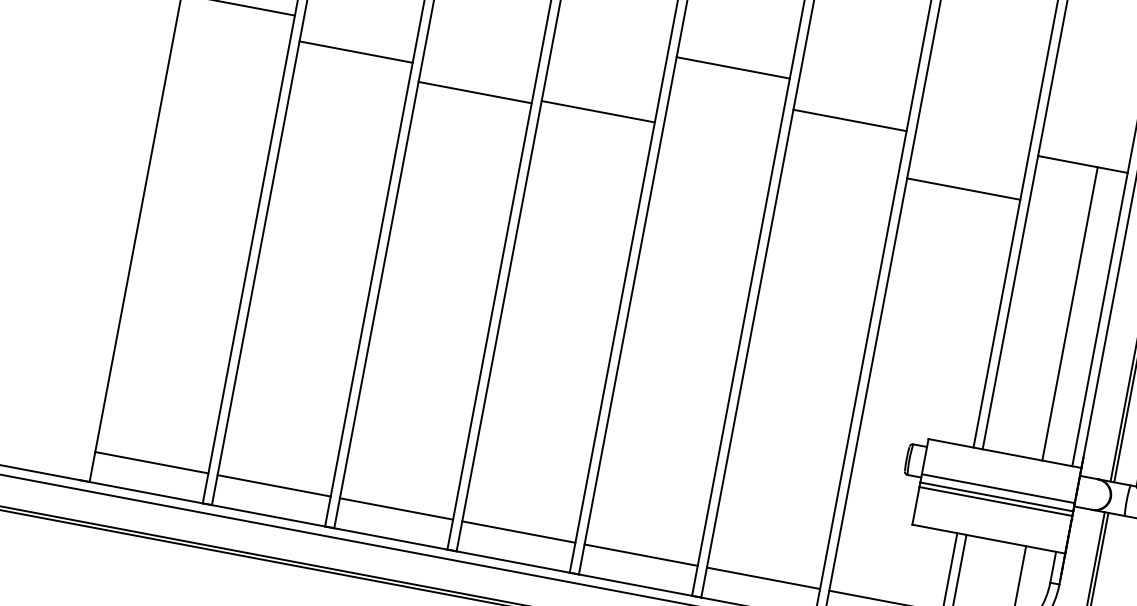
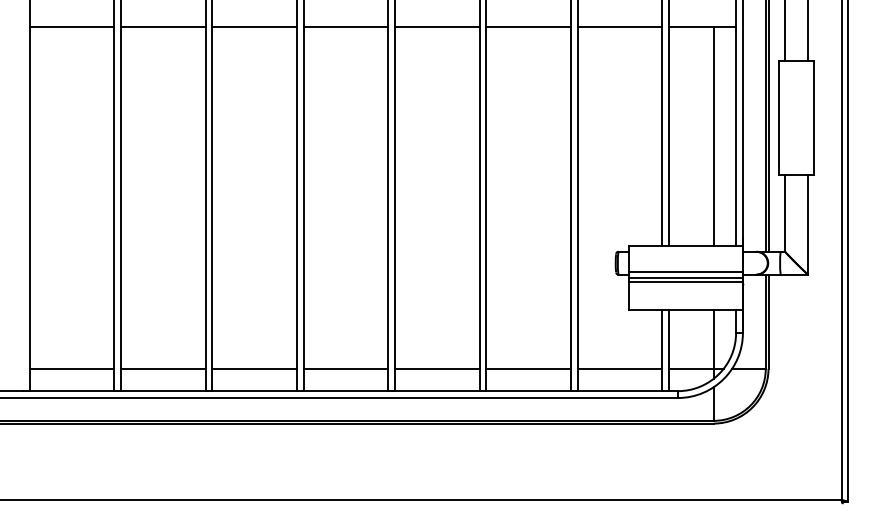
line: (356, 51) -> (163, 26), moved
line: (733, 67) -> (437, 26), moved
line: (475, 92) -> (254, 26), moved
line: (597, 111) -> (345, 26), moved
line: (963, 188) -> (619, 26), moved

